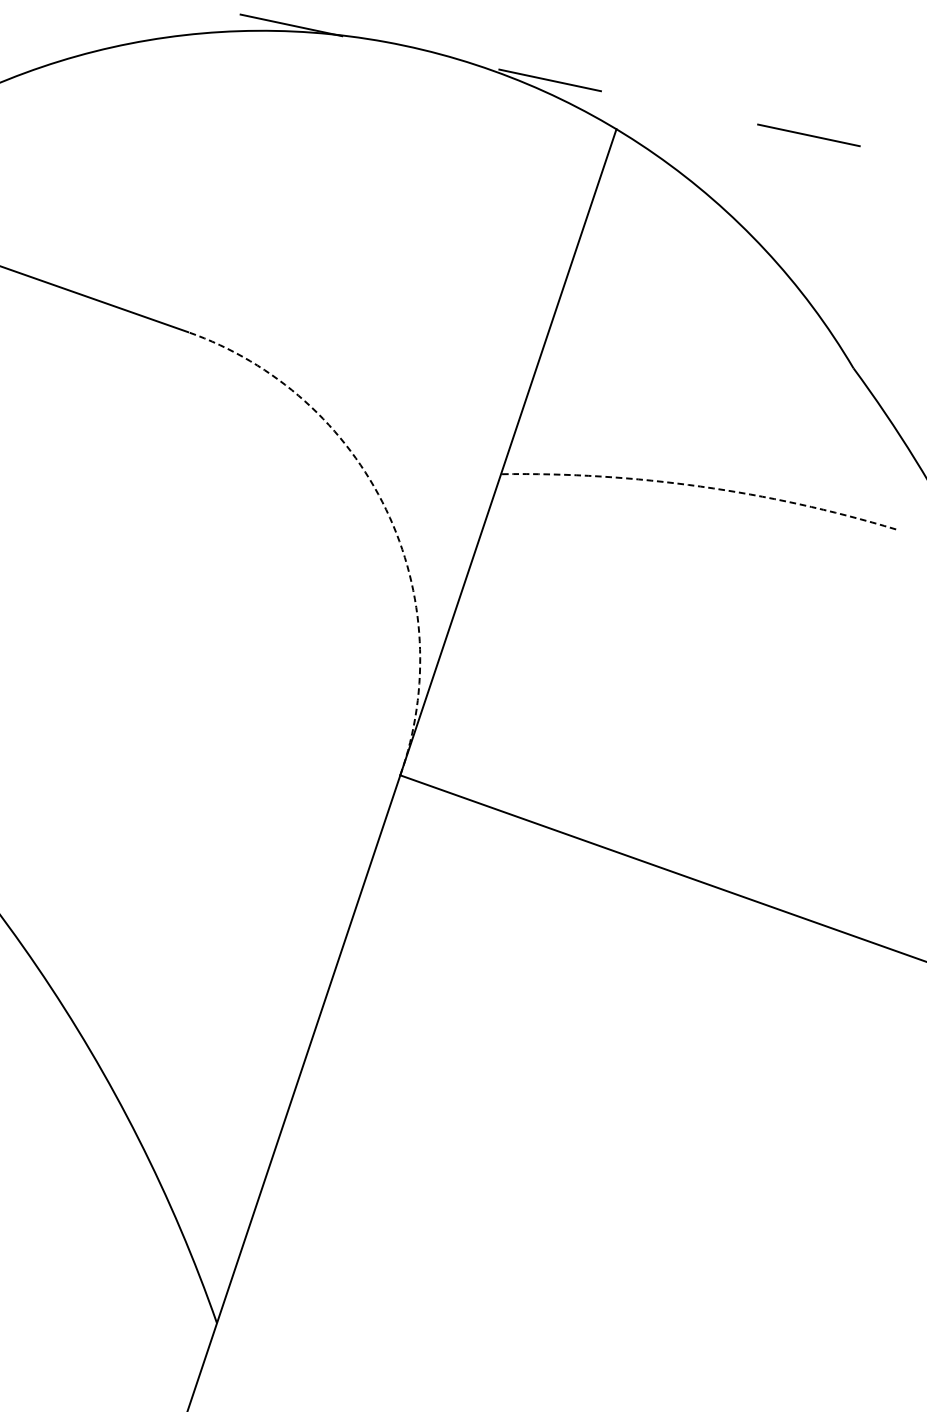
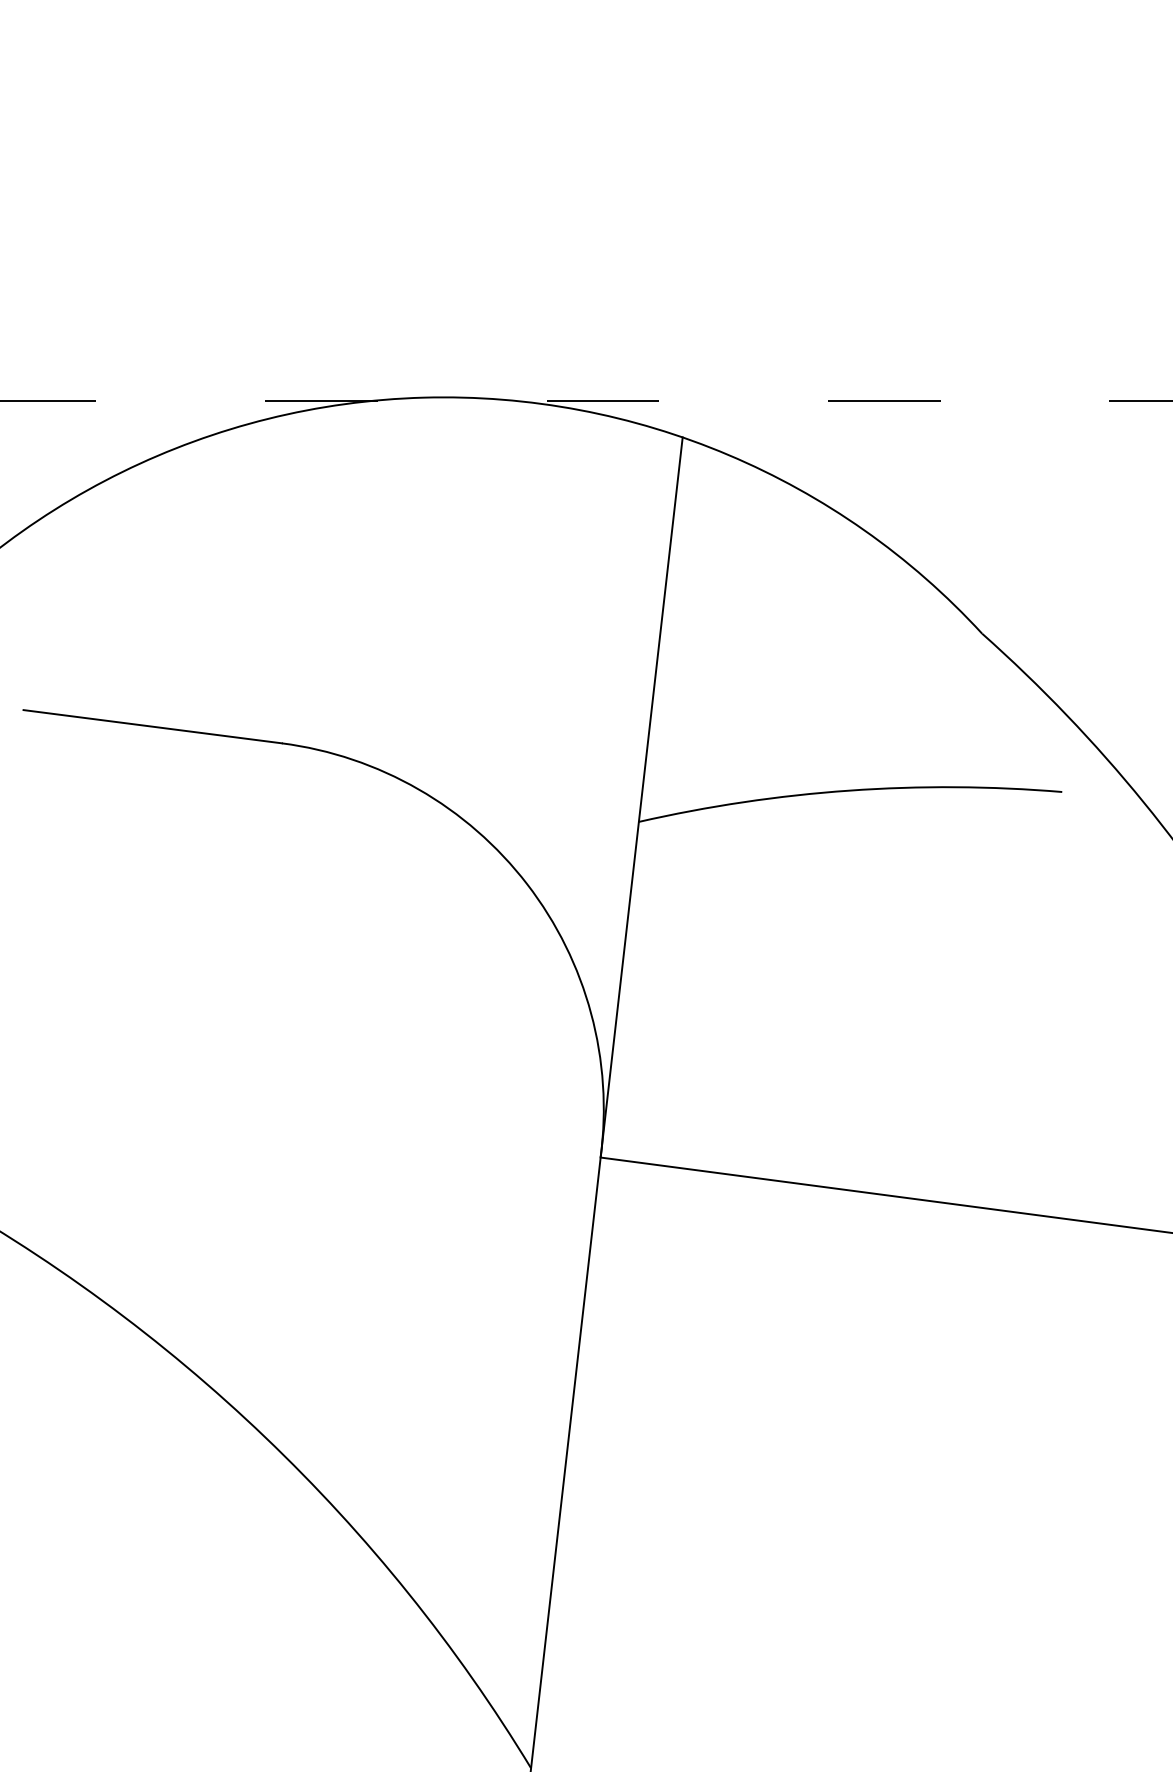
arc: (700, 486) -> (849, 790), dashed -> solid
arc: (386, 509) -> (527, 884), dashed -> solid

